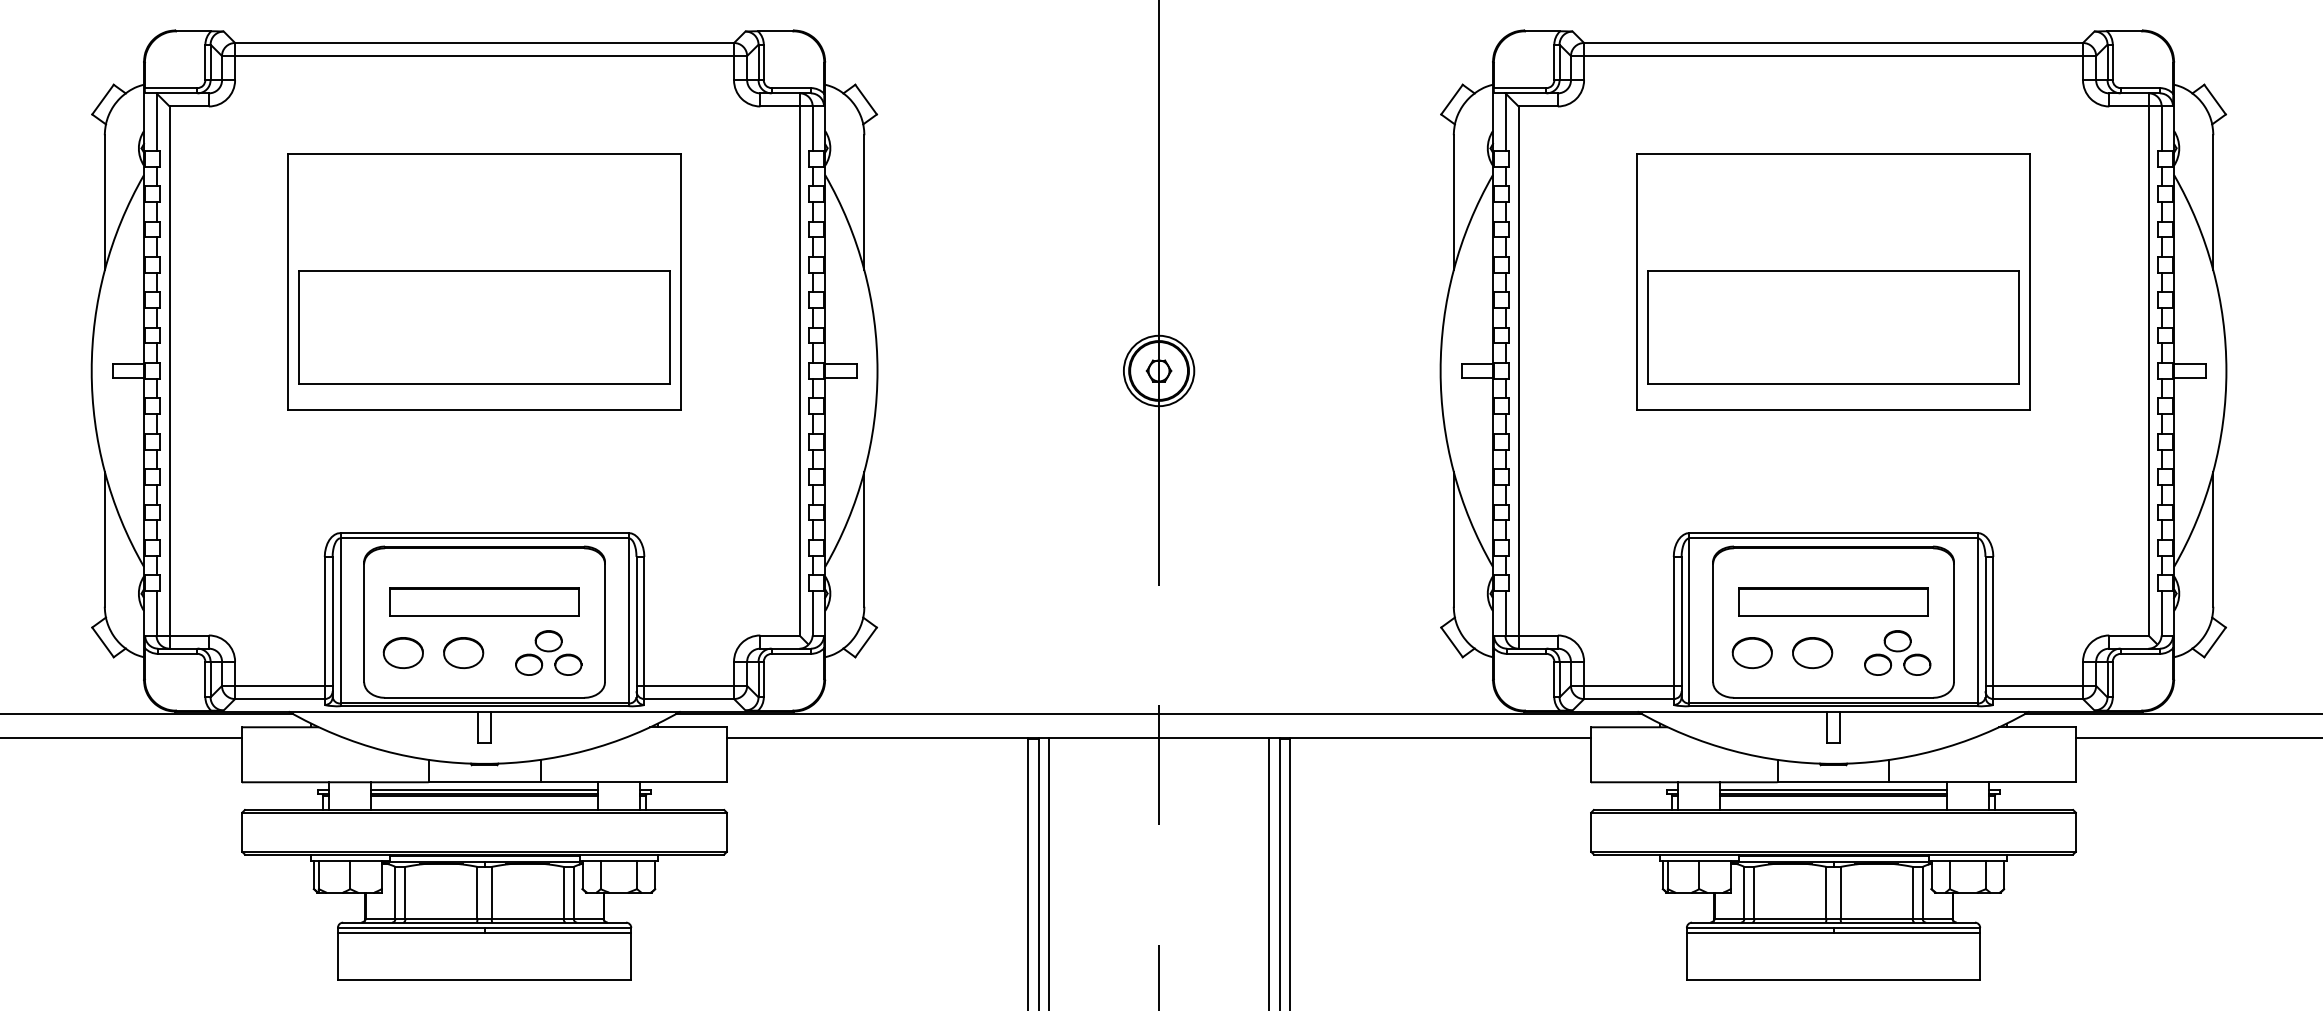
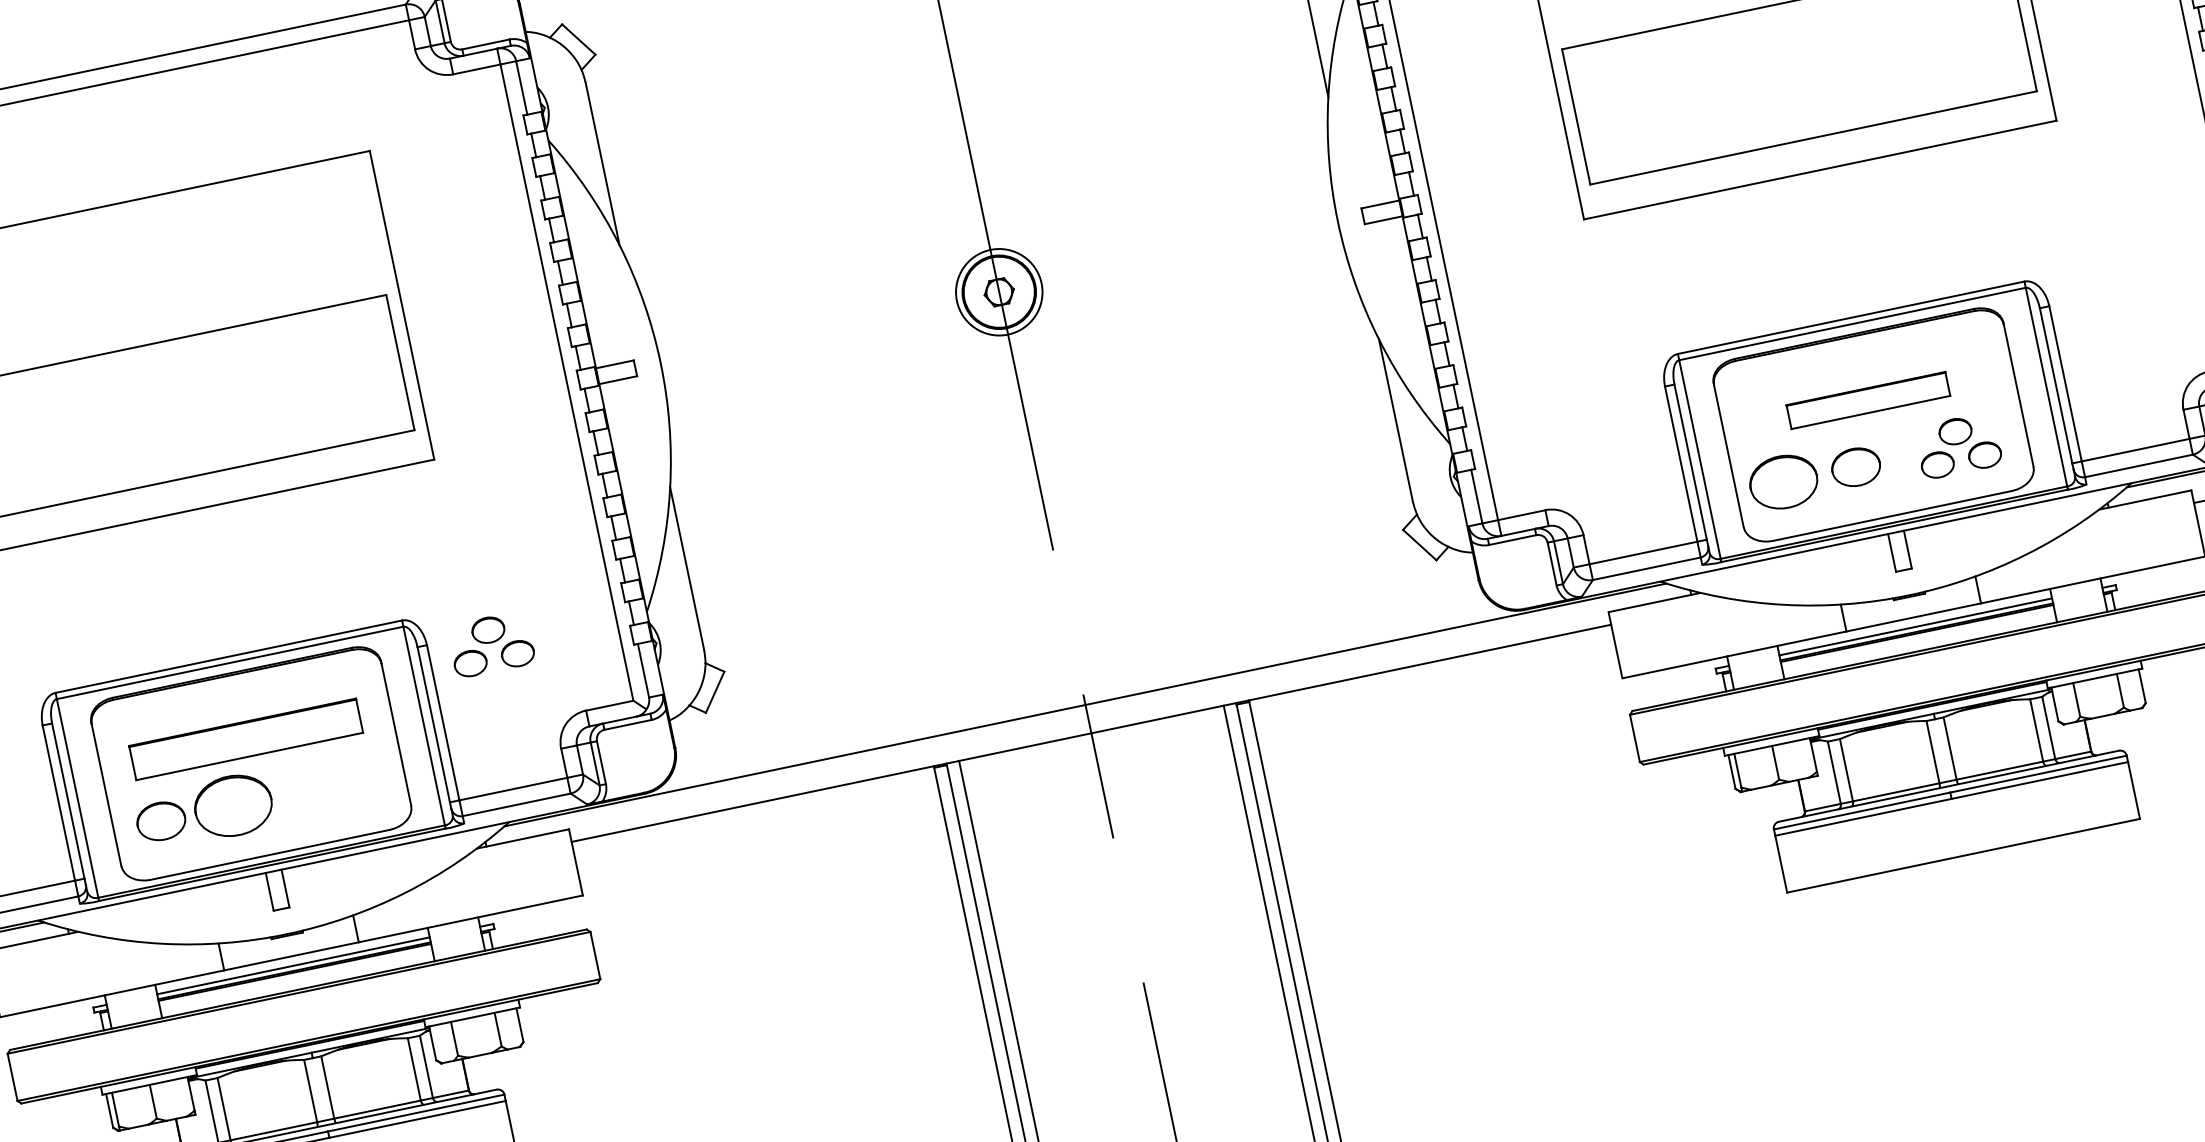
part: (1833, 601) -> (1868, 400), size x0.7
part: (548, 652) -> (490, 643), moved
part: (463, 653) -> (233, 806), size x1.6
part: (1751, 653) -> (1782, 483), size x1.4

